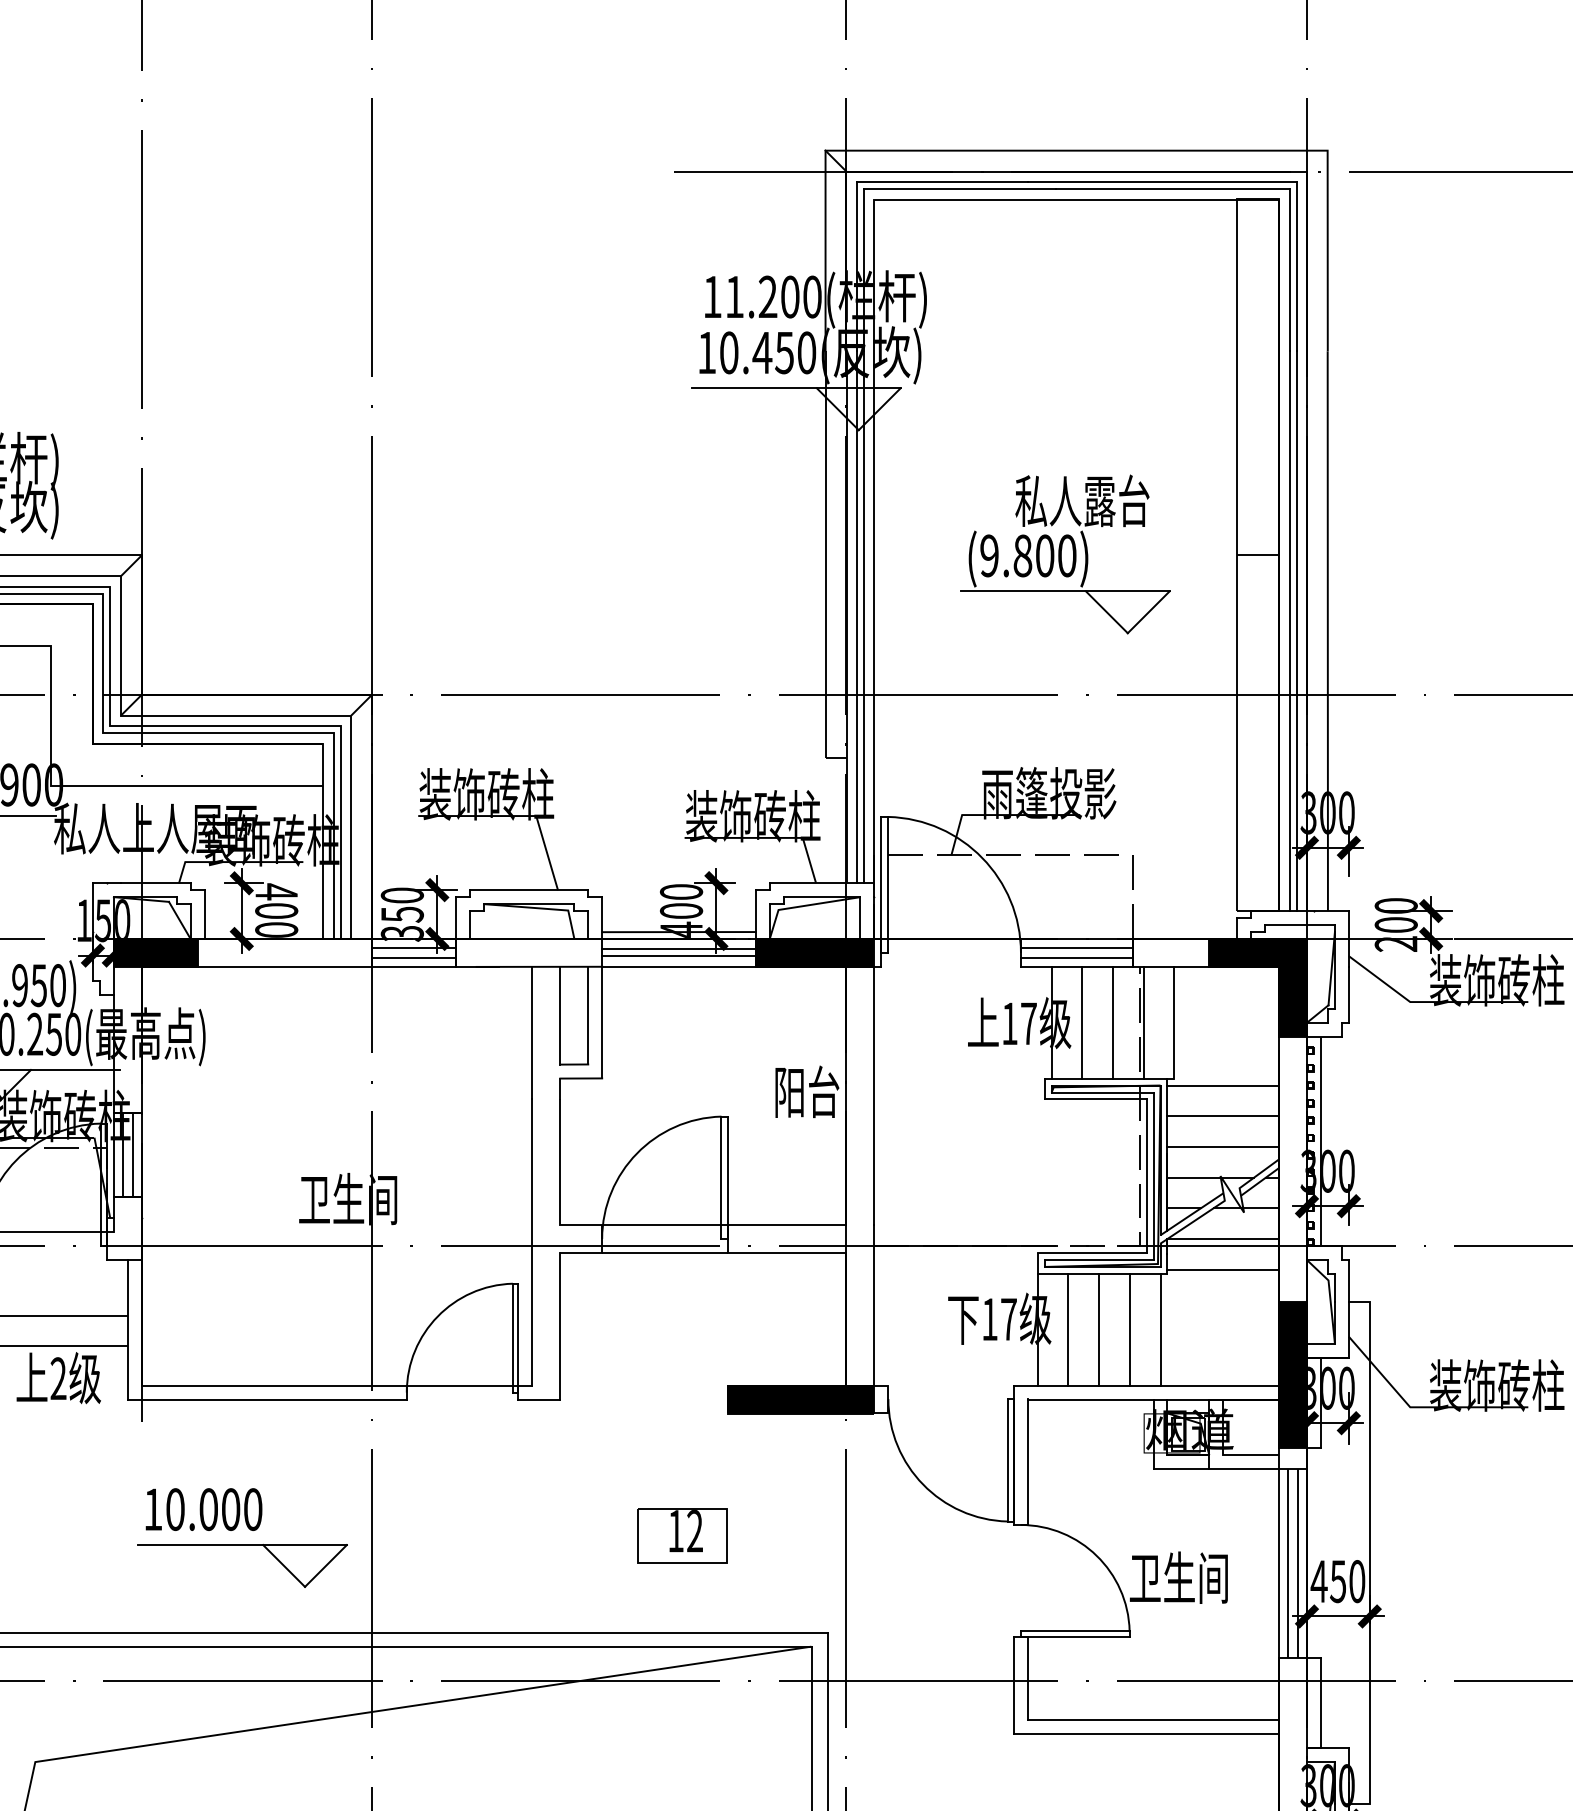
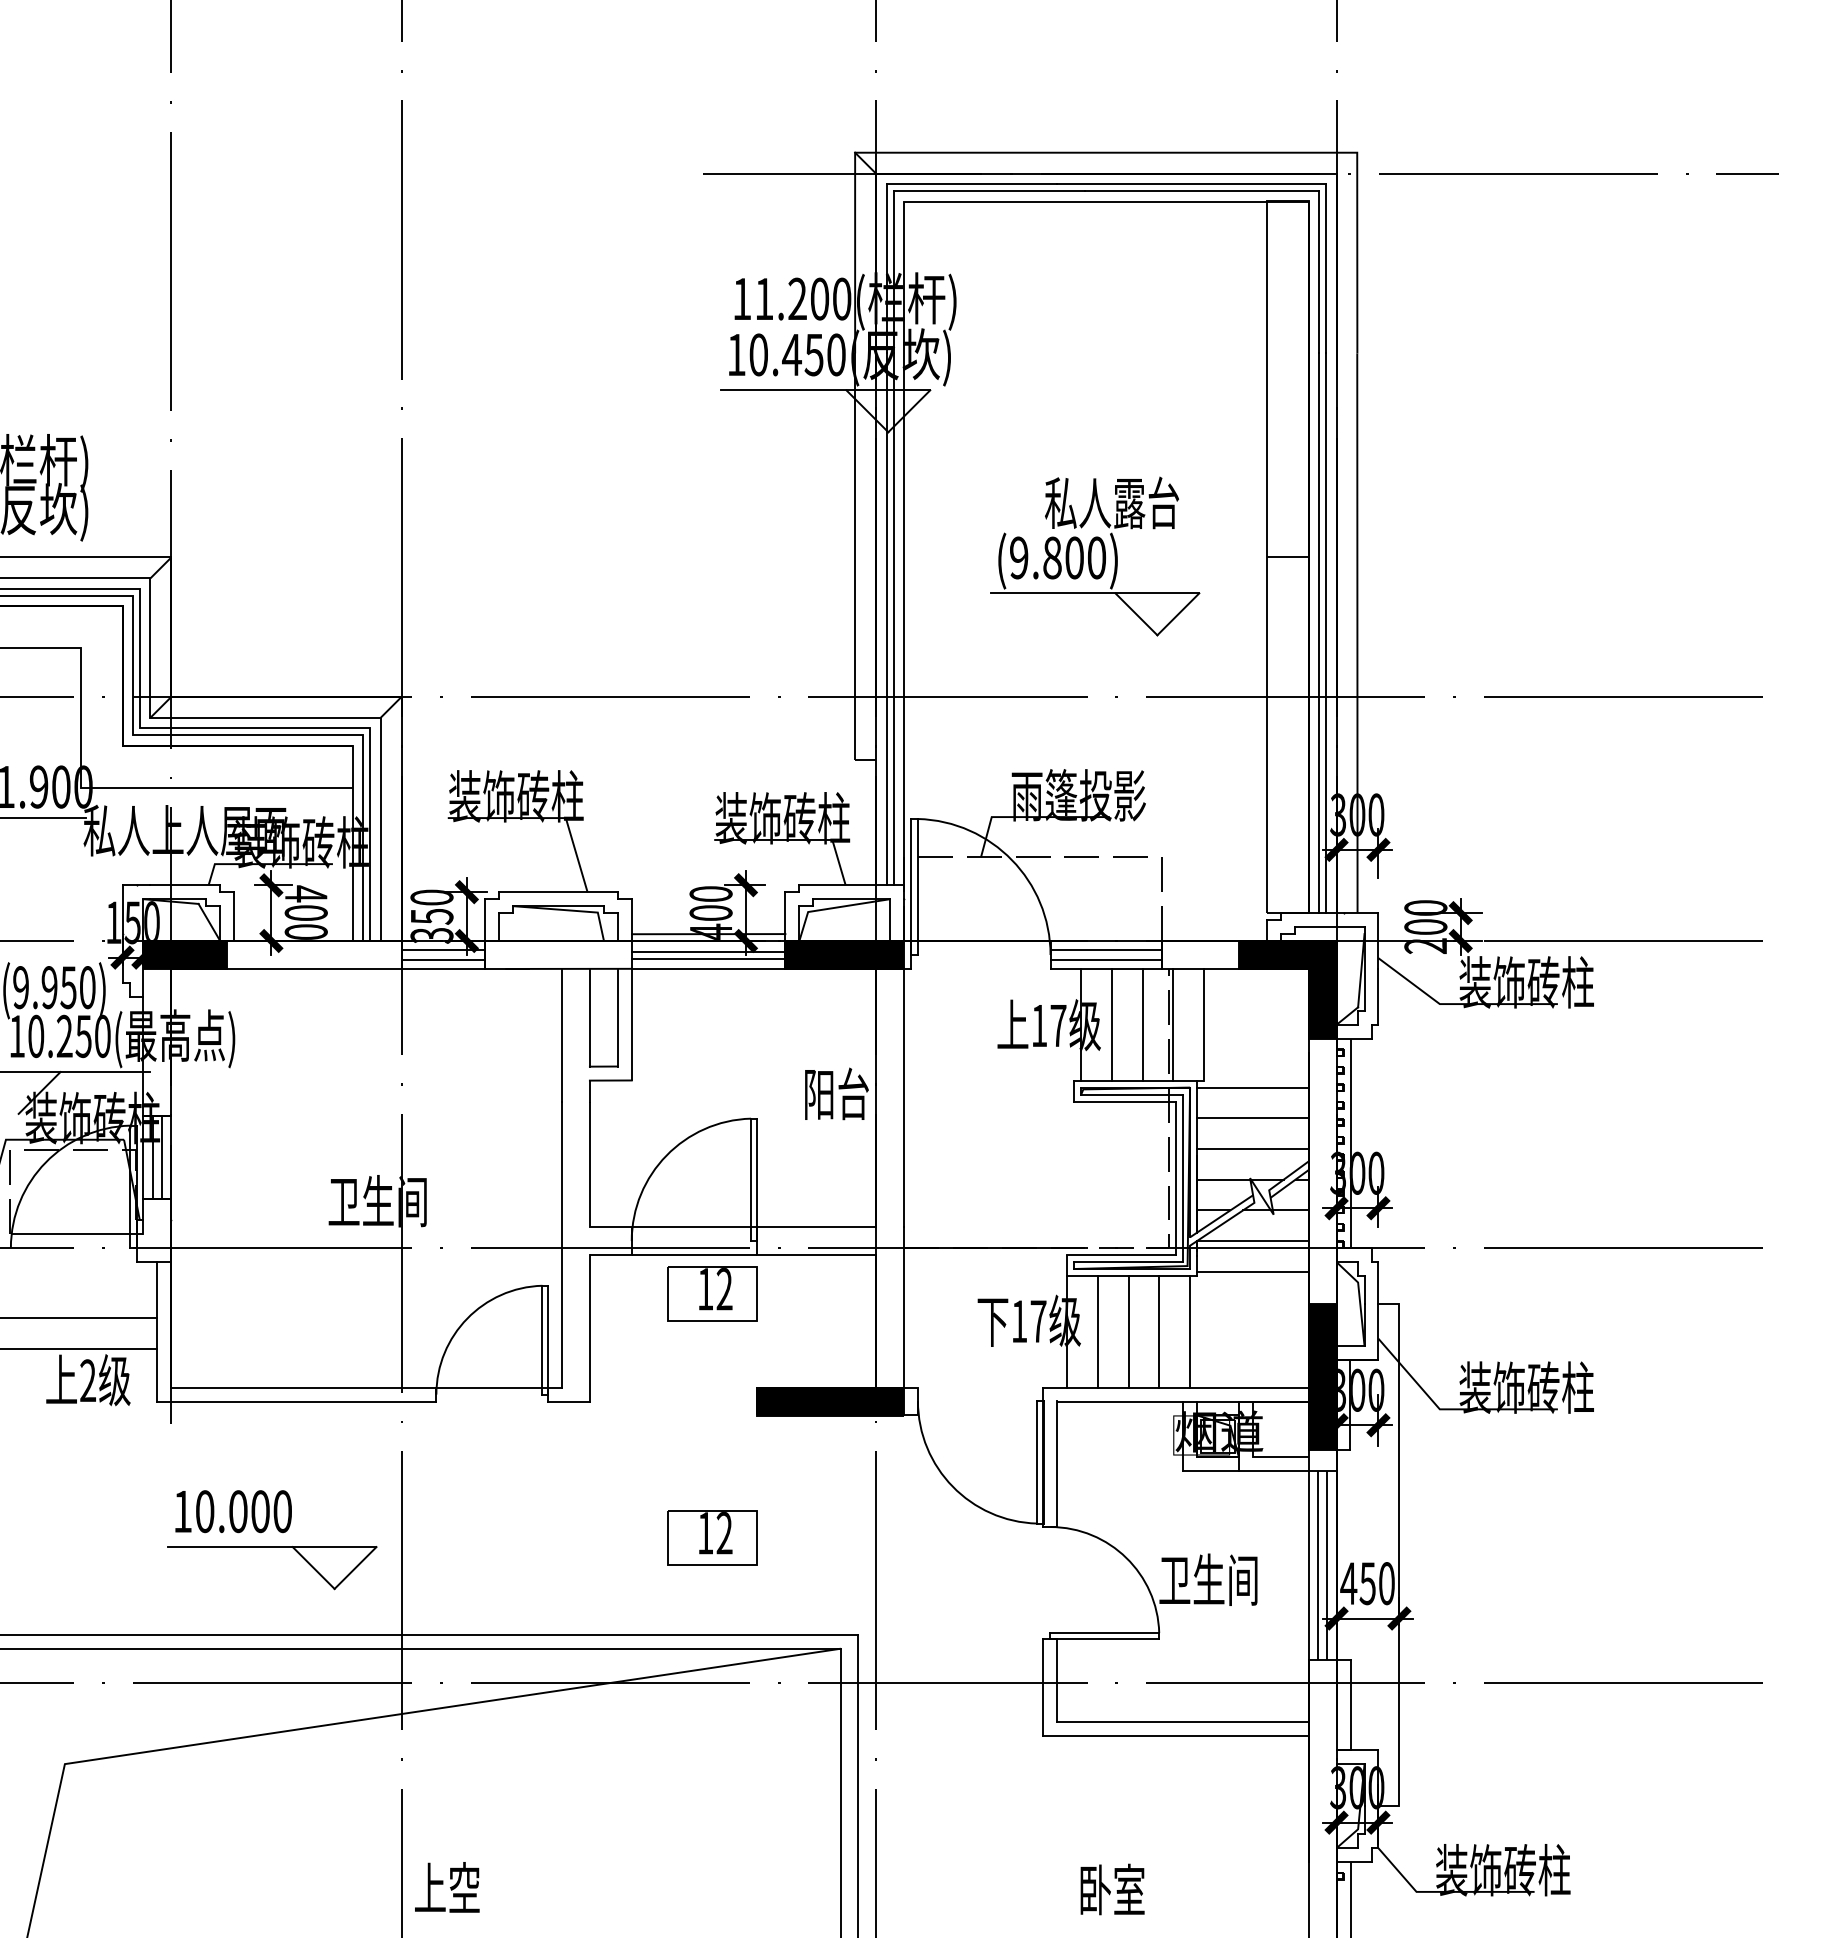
part: (682, 1291) -> (712, 1293), added

